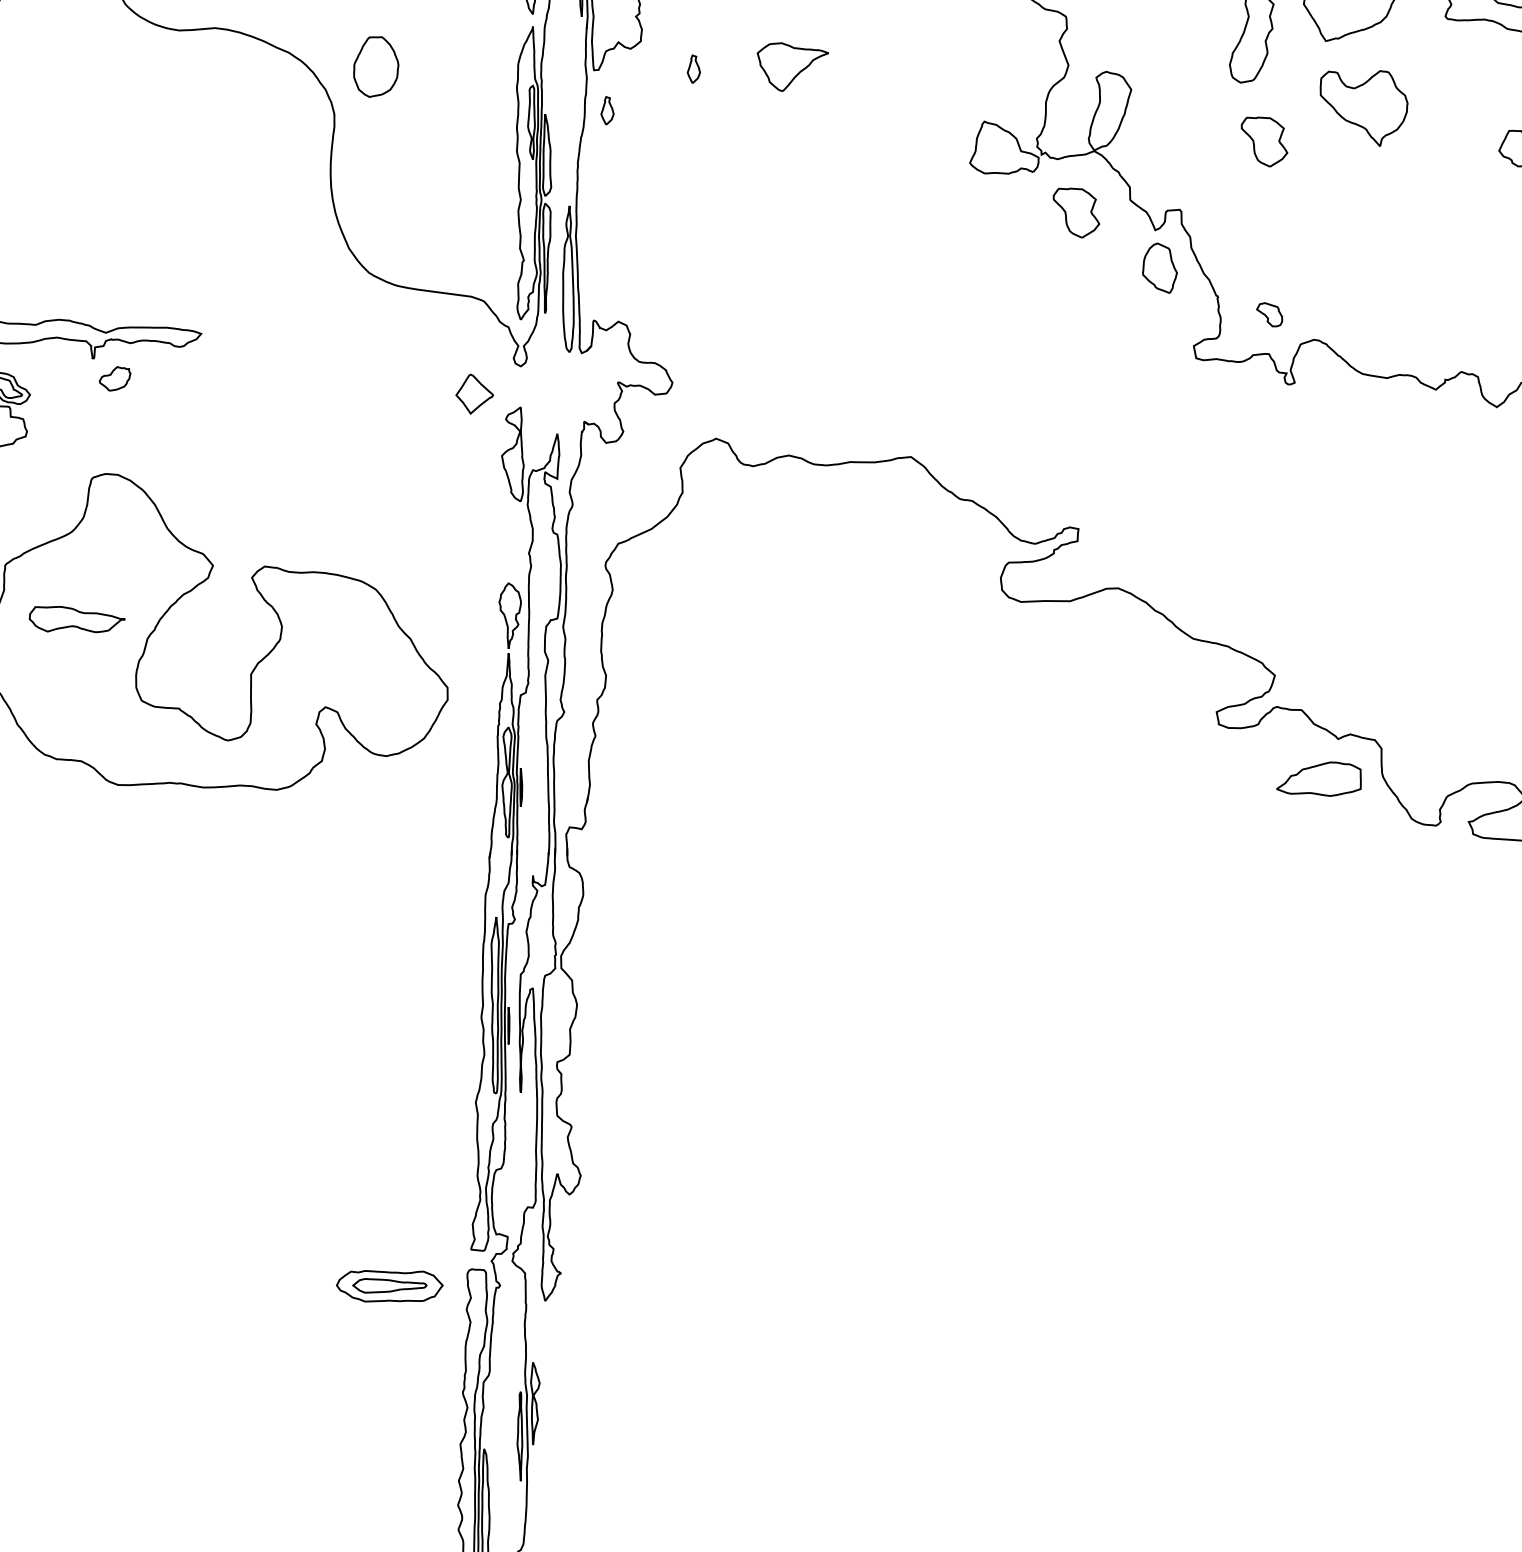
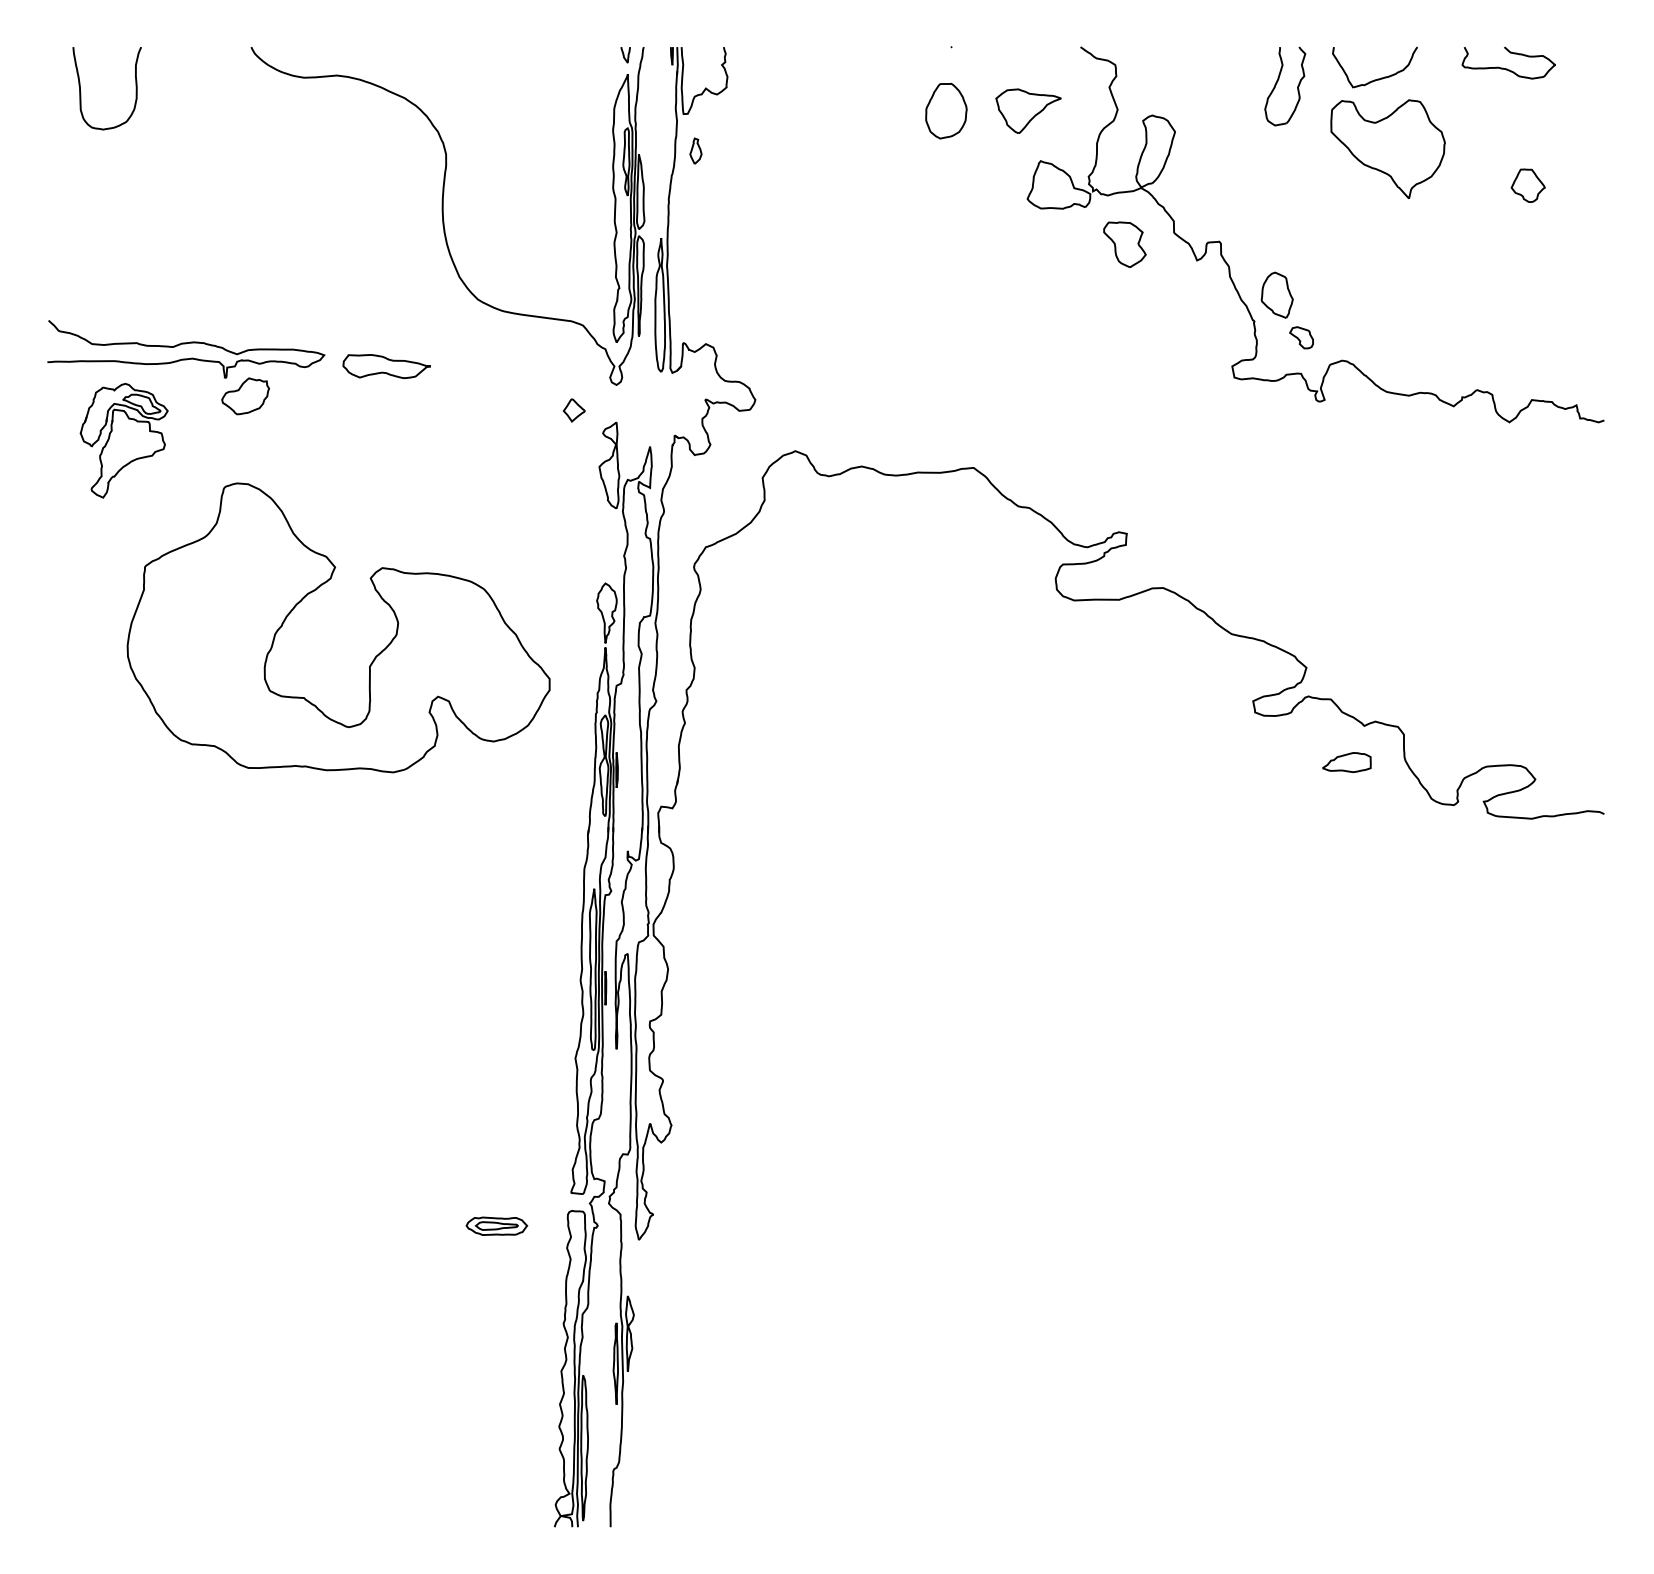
part: (792, 66) -> (1028, 110), moved
part: (376, 67) -> (946, 111), moved
part: (693, 68) -> (774, 112), removed
part: (1363, 107) -> (1387, 148), size x1.43
part: (1264, 141) -> (1296, 179), removed
part: (1159, 267) -> (1276, 294), moved
part: (115, 378) -> (245, 396), size x1.67
part: (473, 394) -> (573, 410), size x0.62
part: (76, 619) -> (386, 366), moved
part: (1318, 779) -> (1346, 762), size x0.62
part: (389, 1285) -> (496, 1225), size x0.62

